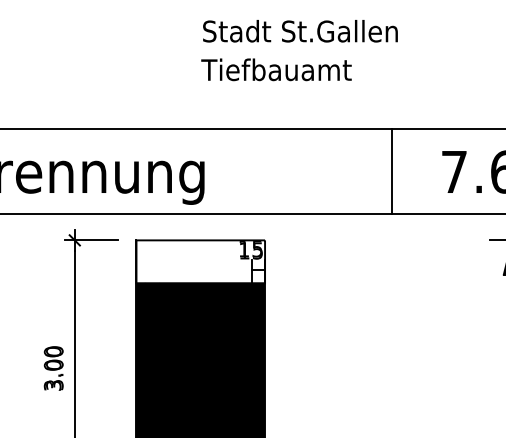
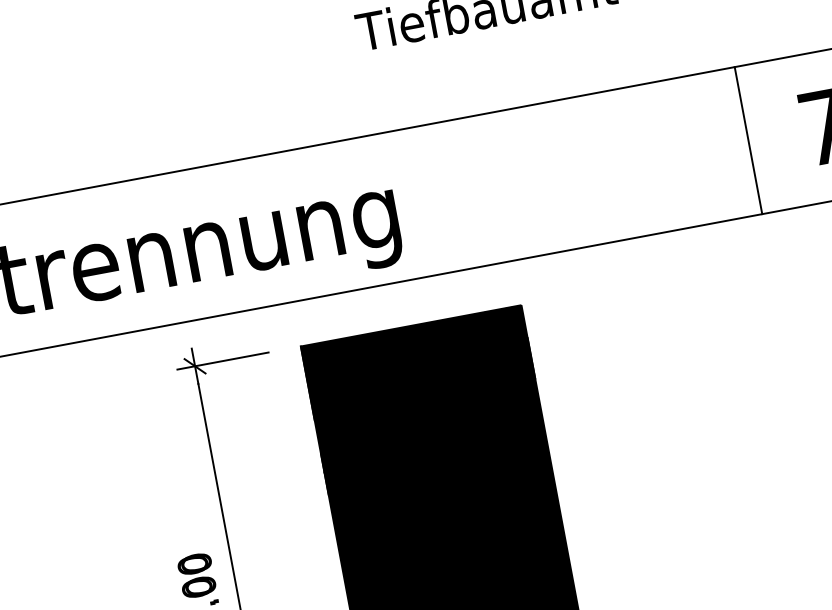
line: (392, 171) -> (748, 140), moved
fill: (200, 261) -> (417, 362), added

